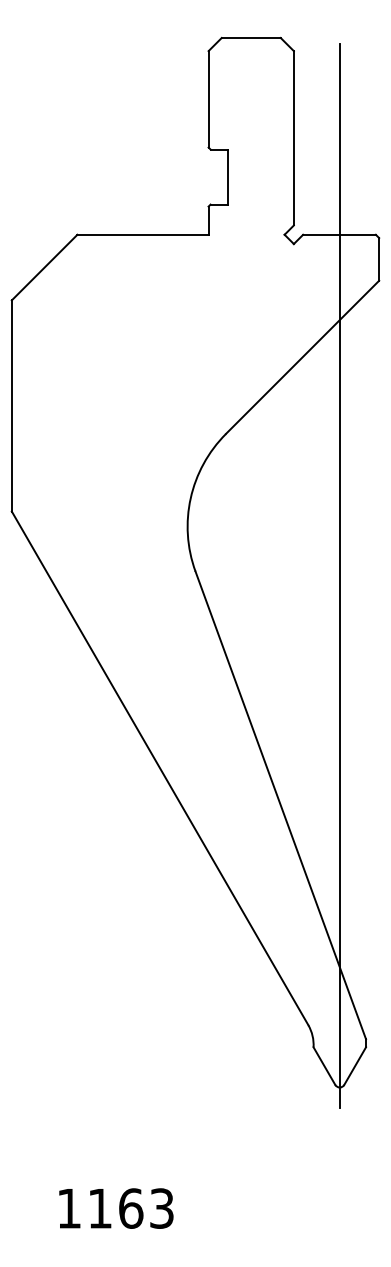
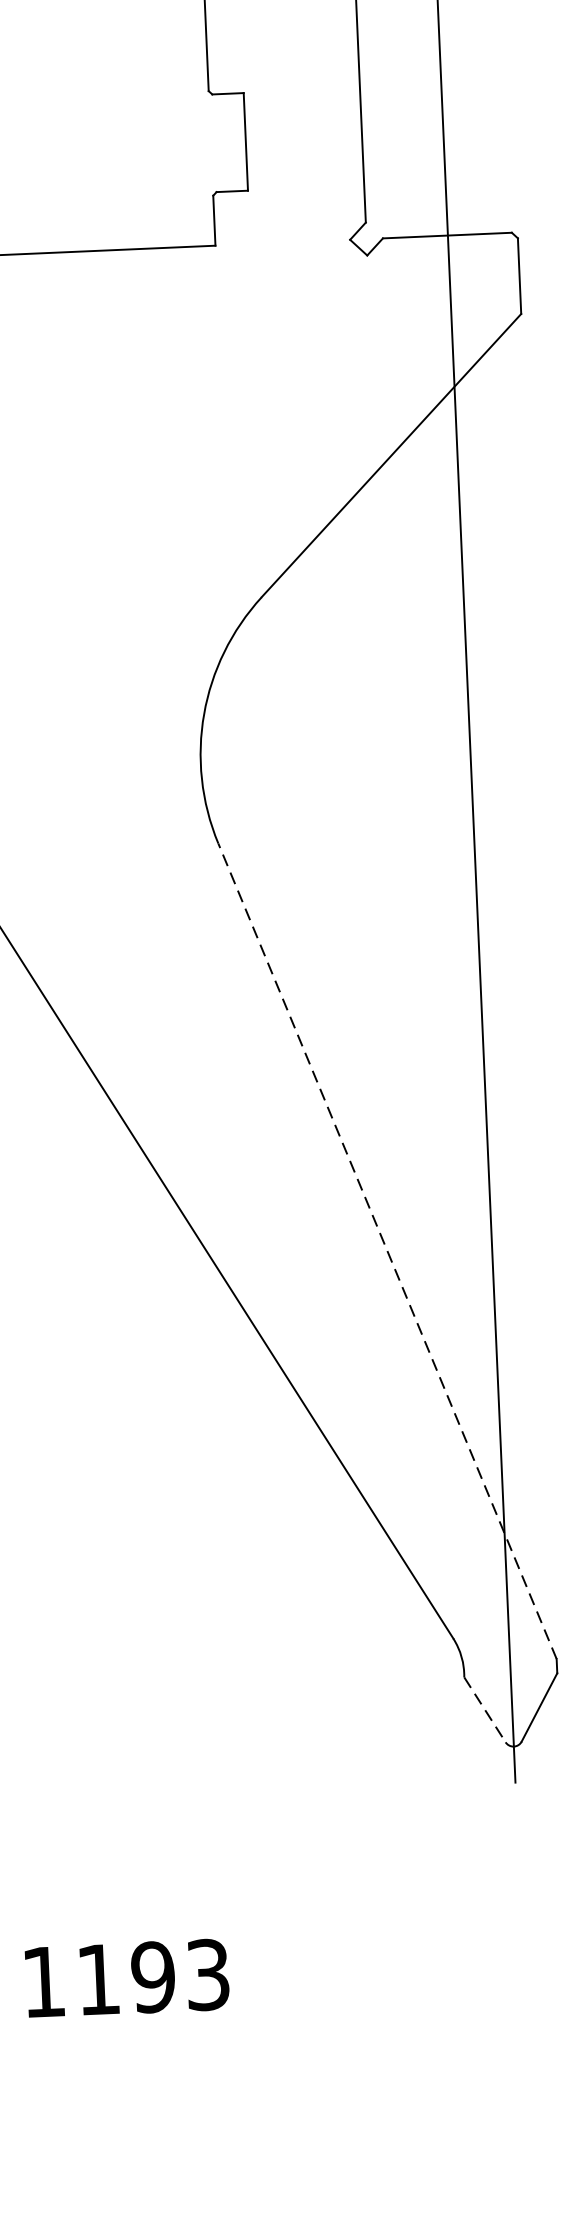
line: (280, 805) -> (386, 1251), solid -> dashed
line: (324, 1066) -> (485, 1710), solid -> dashed
text: (130, 1208) -> (152, 1977), 1163 -> 1193

